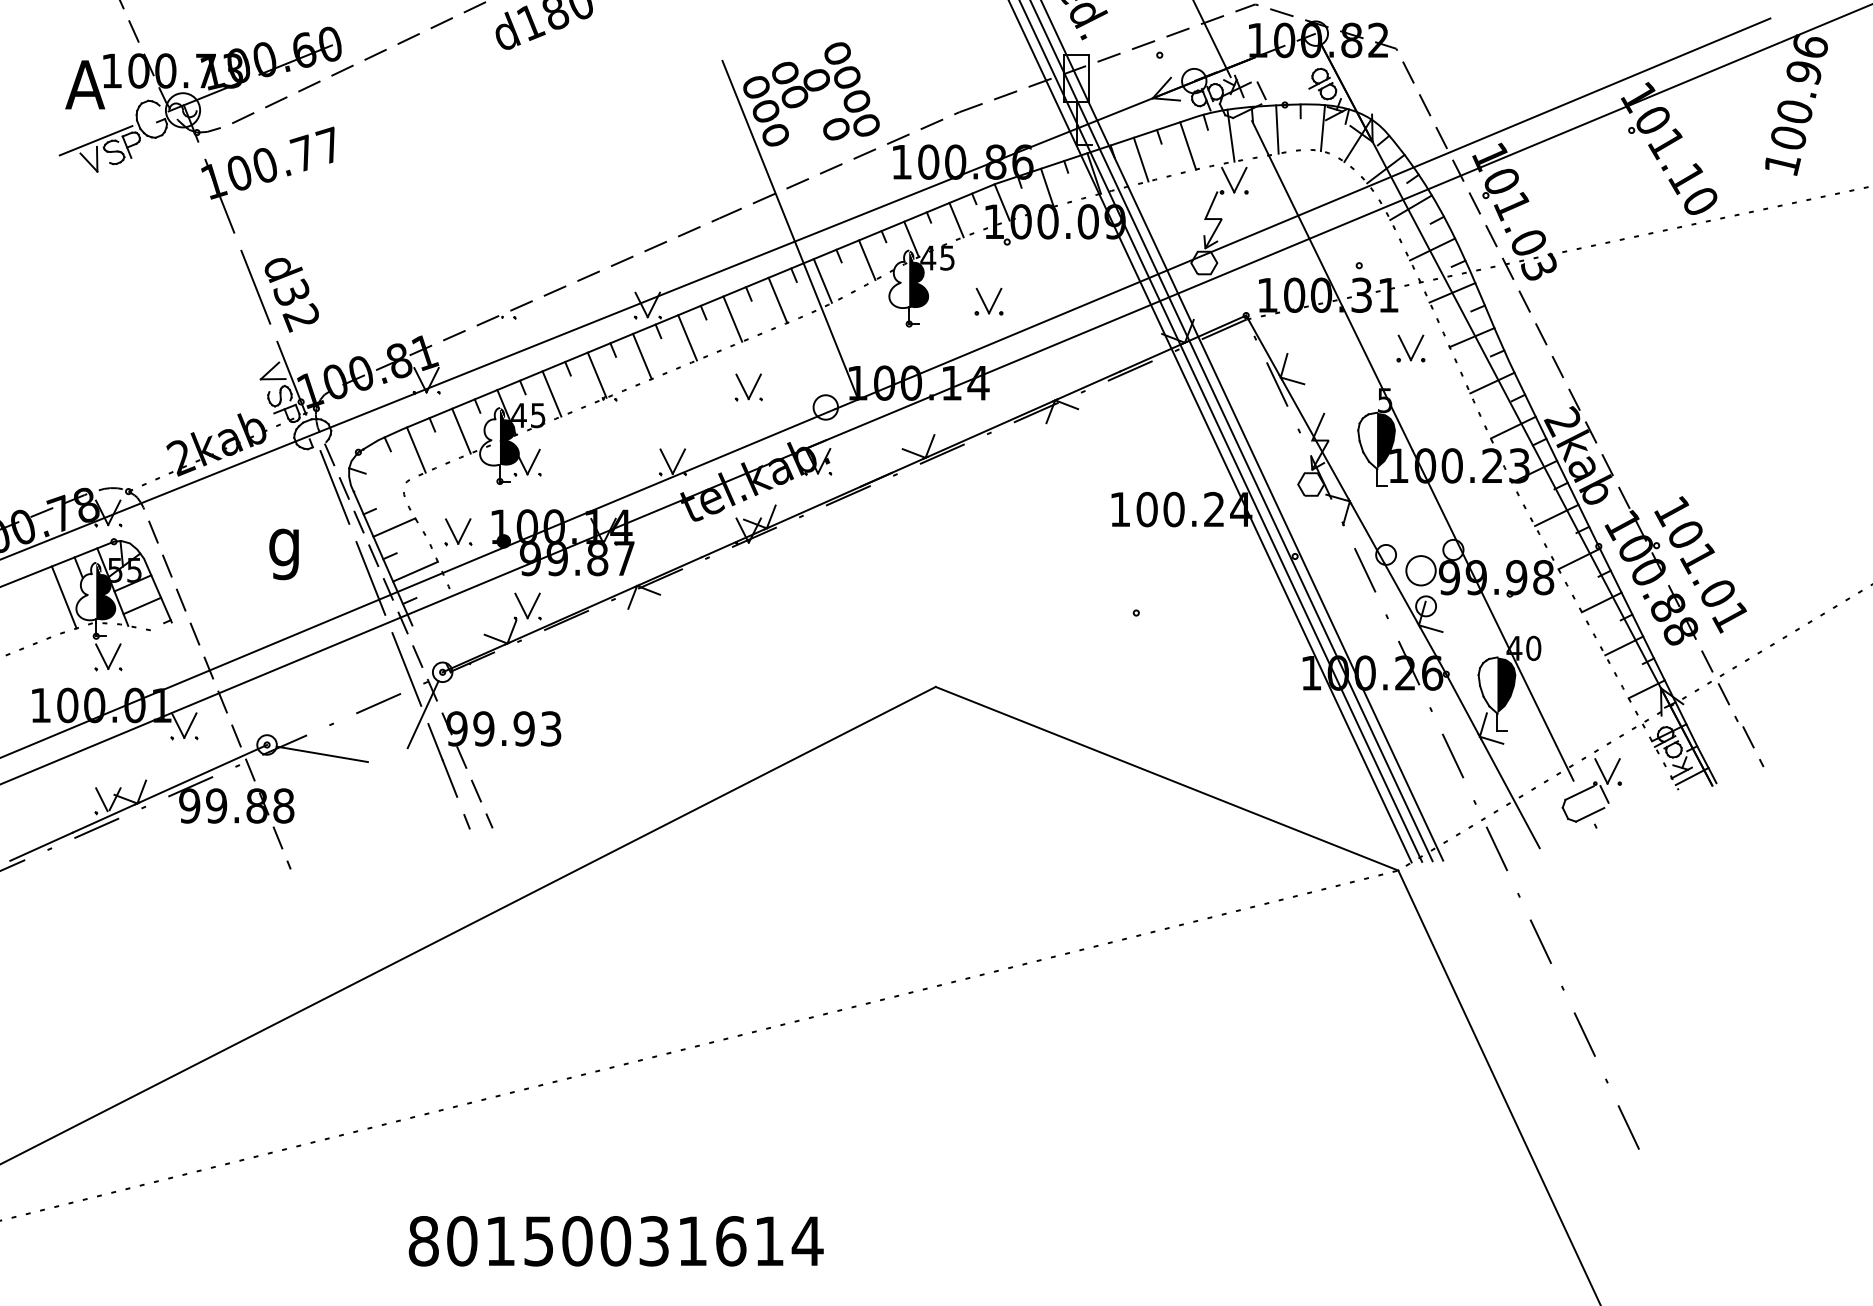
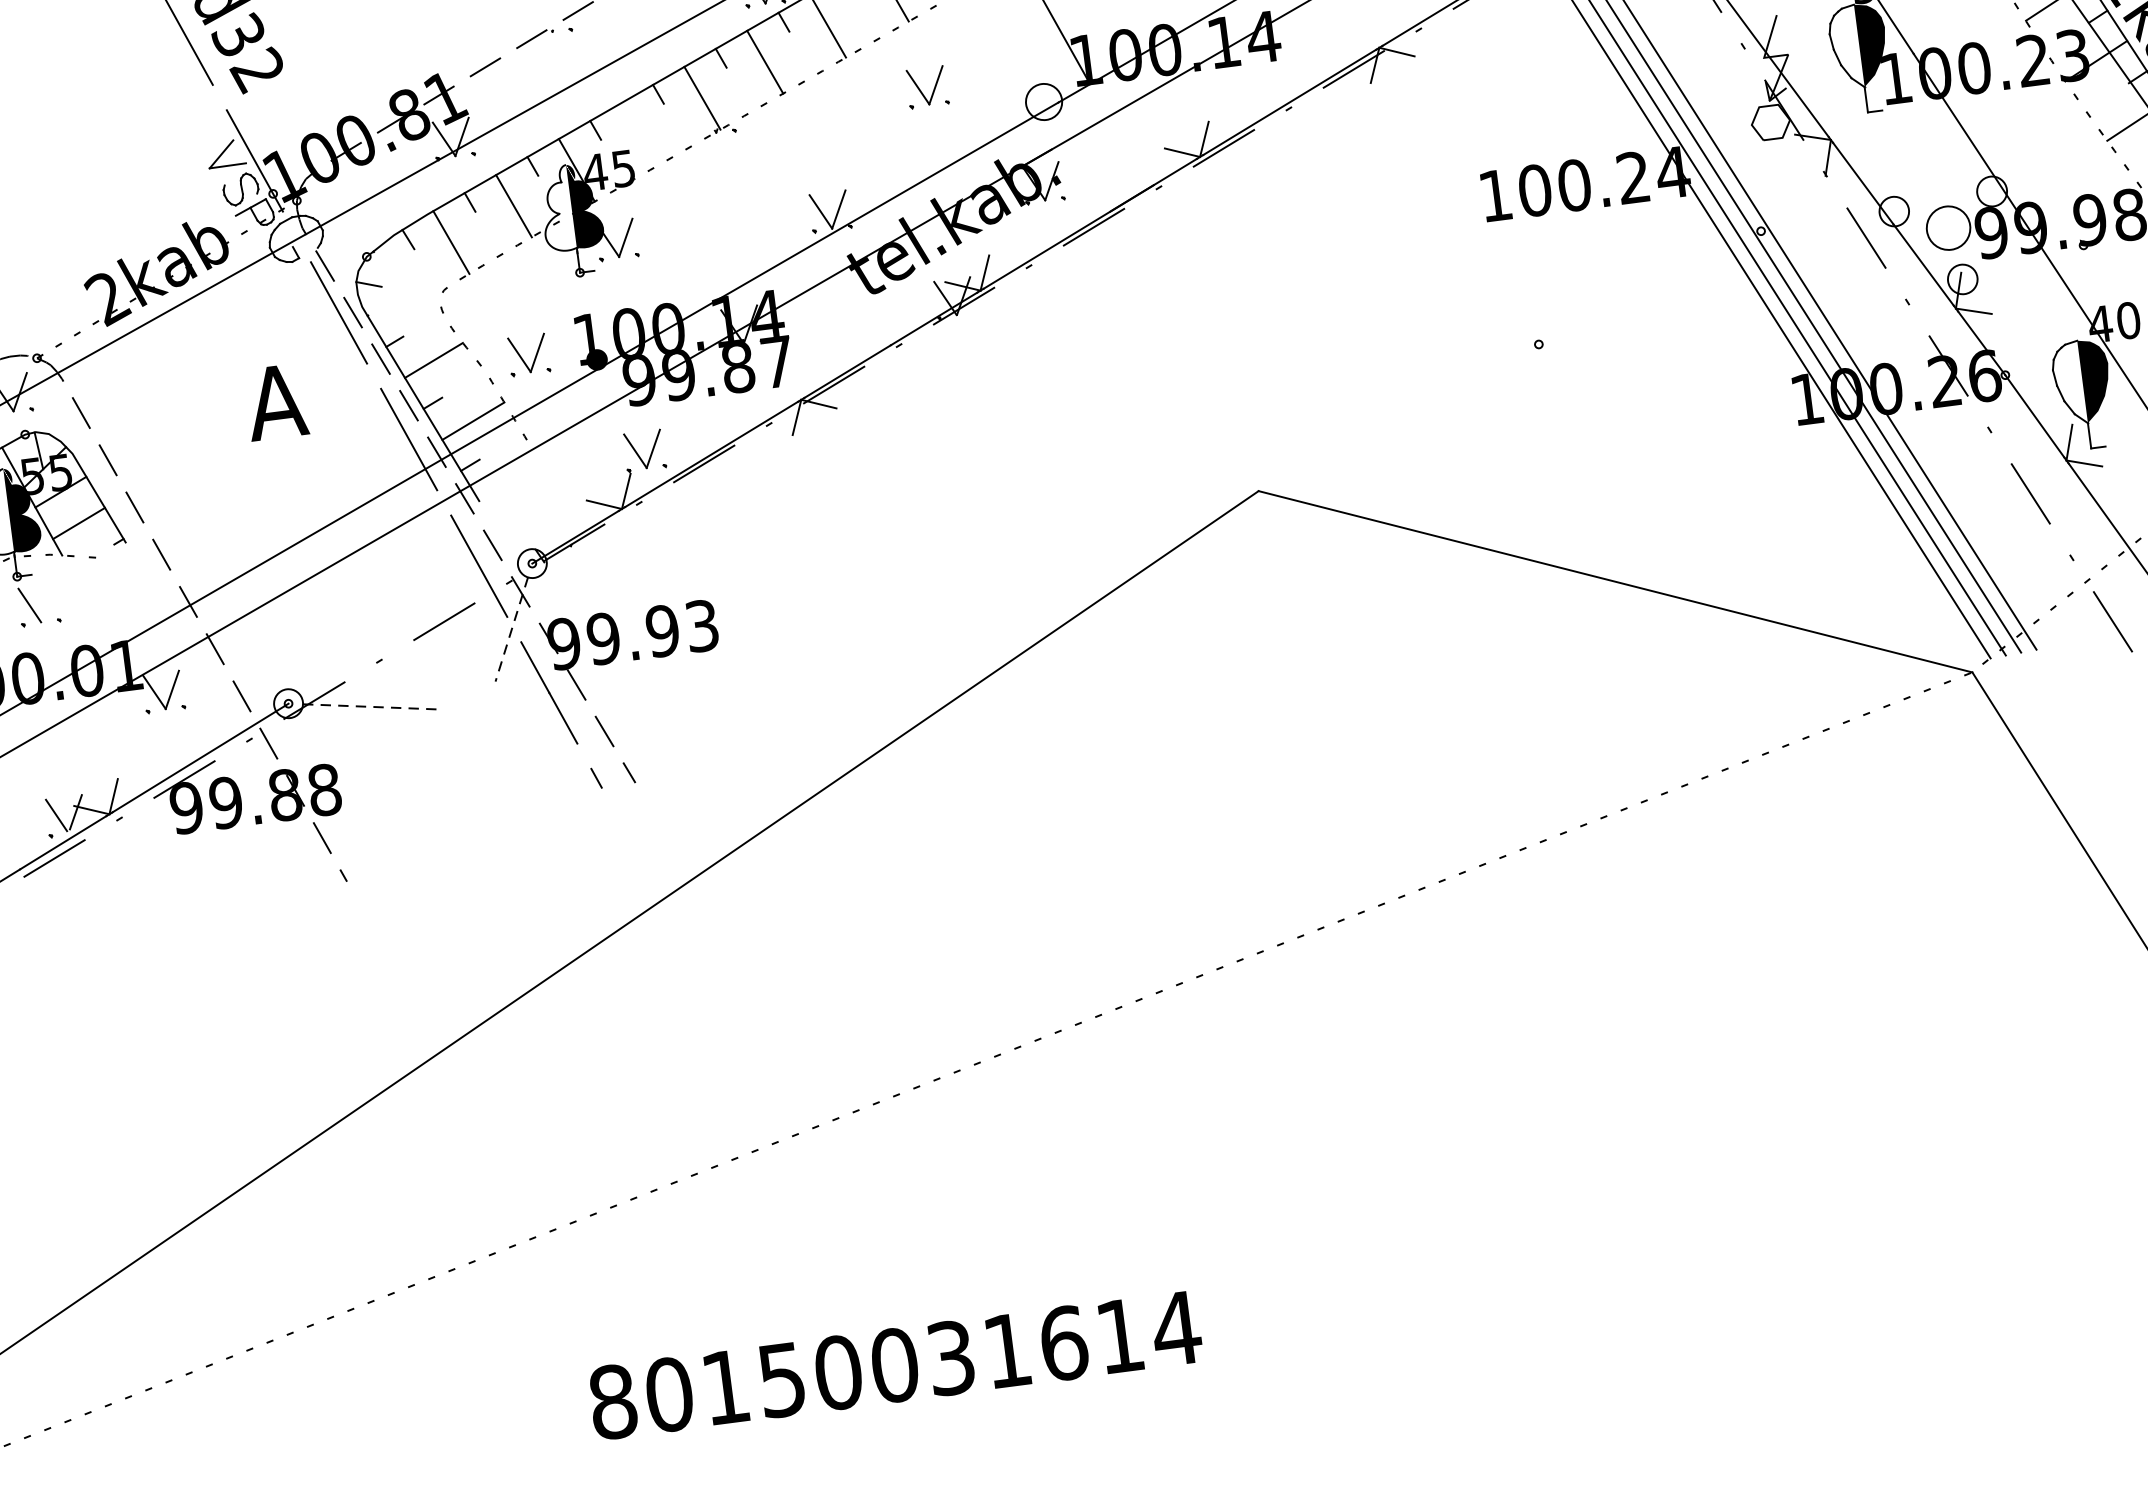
line: (551, 393) -> (638, 133), removed
text: (284, 548) -> (276, 412), g -> A
line: (114, 656) -> (47, 602), removed
line: (423, 714) -> (512, 629), solid -> dashed
line: (322, 754) -> (371, 707), solid -> dashed

